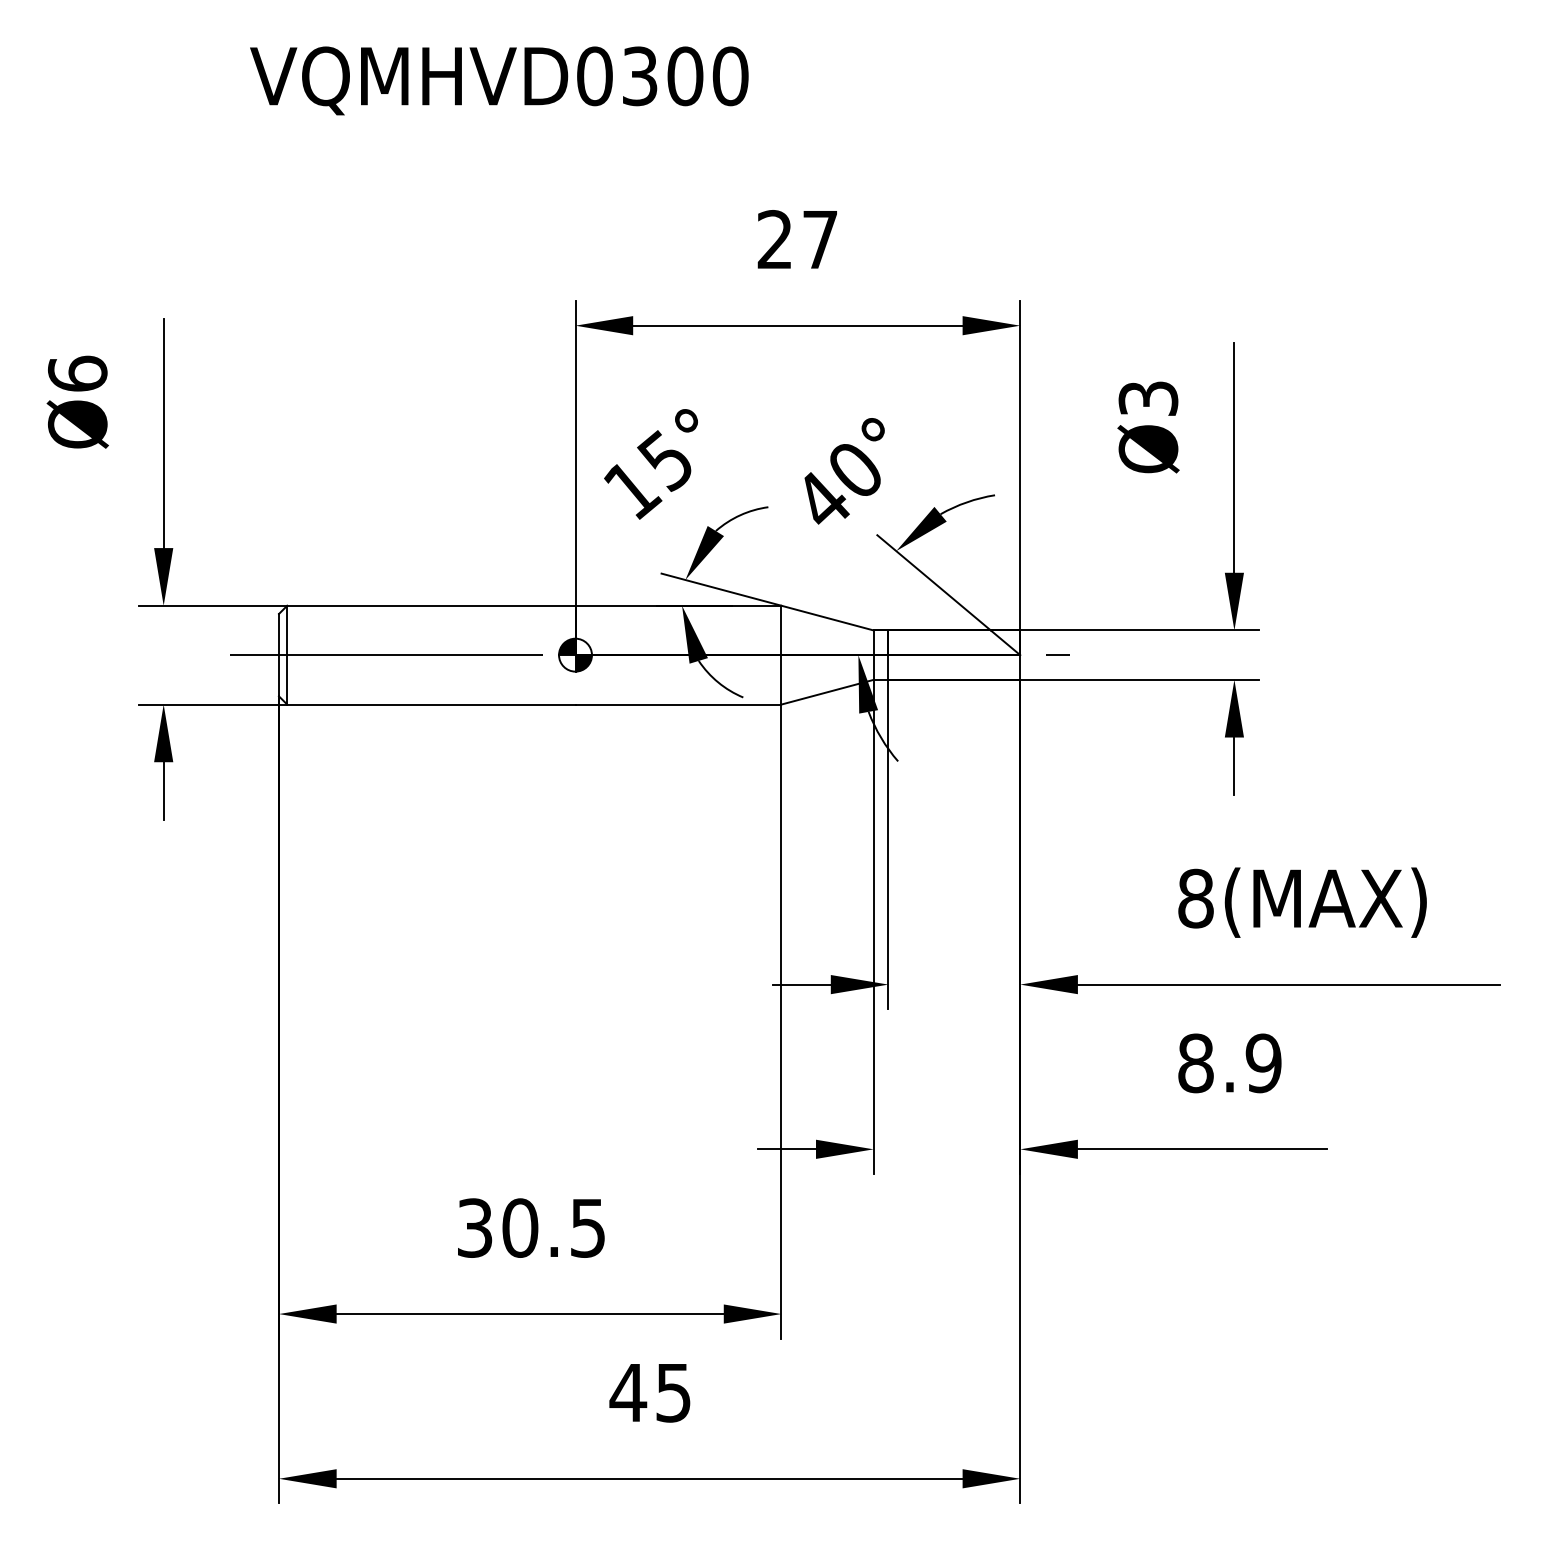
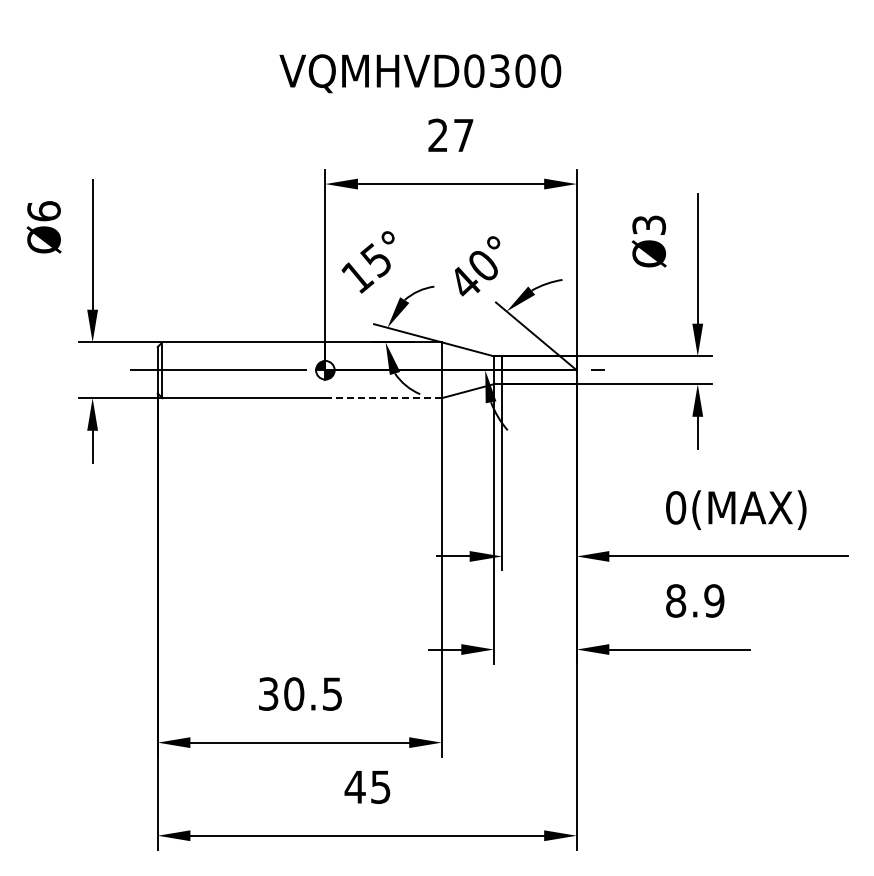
text: (499, 80) -> (420, 73), moved
line: (680, 705) -> (384, 398), solid -> dashed
text: (1196, 897) -> (676, 507), 8(MAX) -> 0(MAX)

